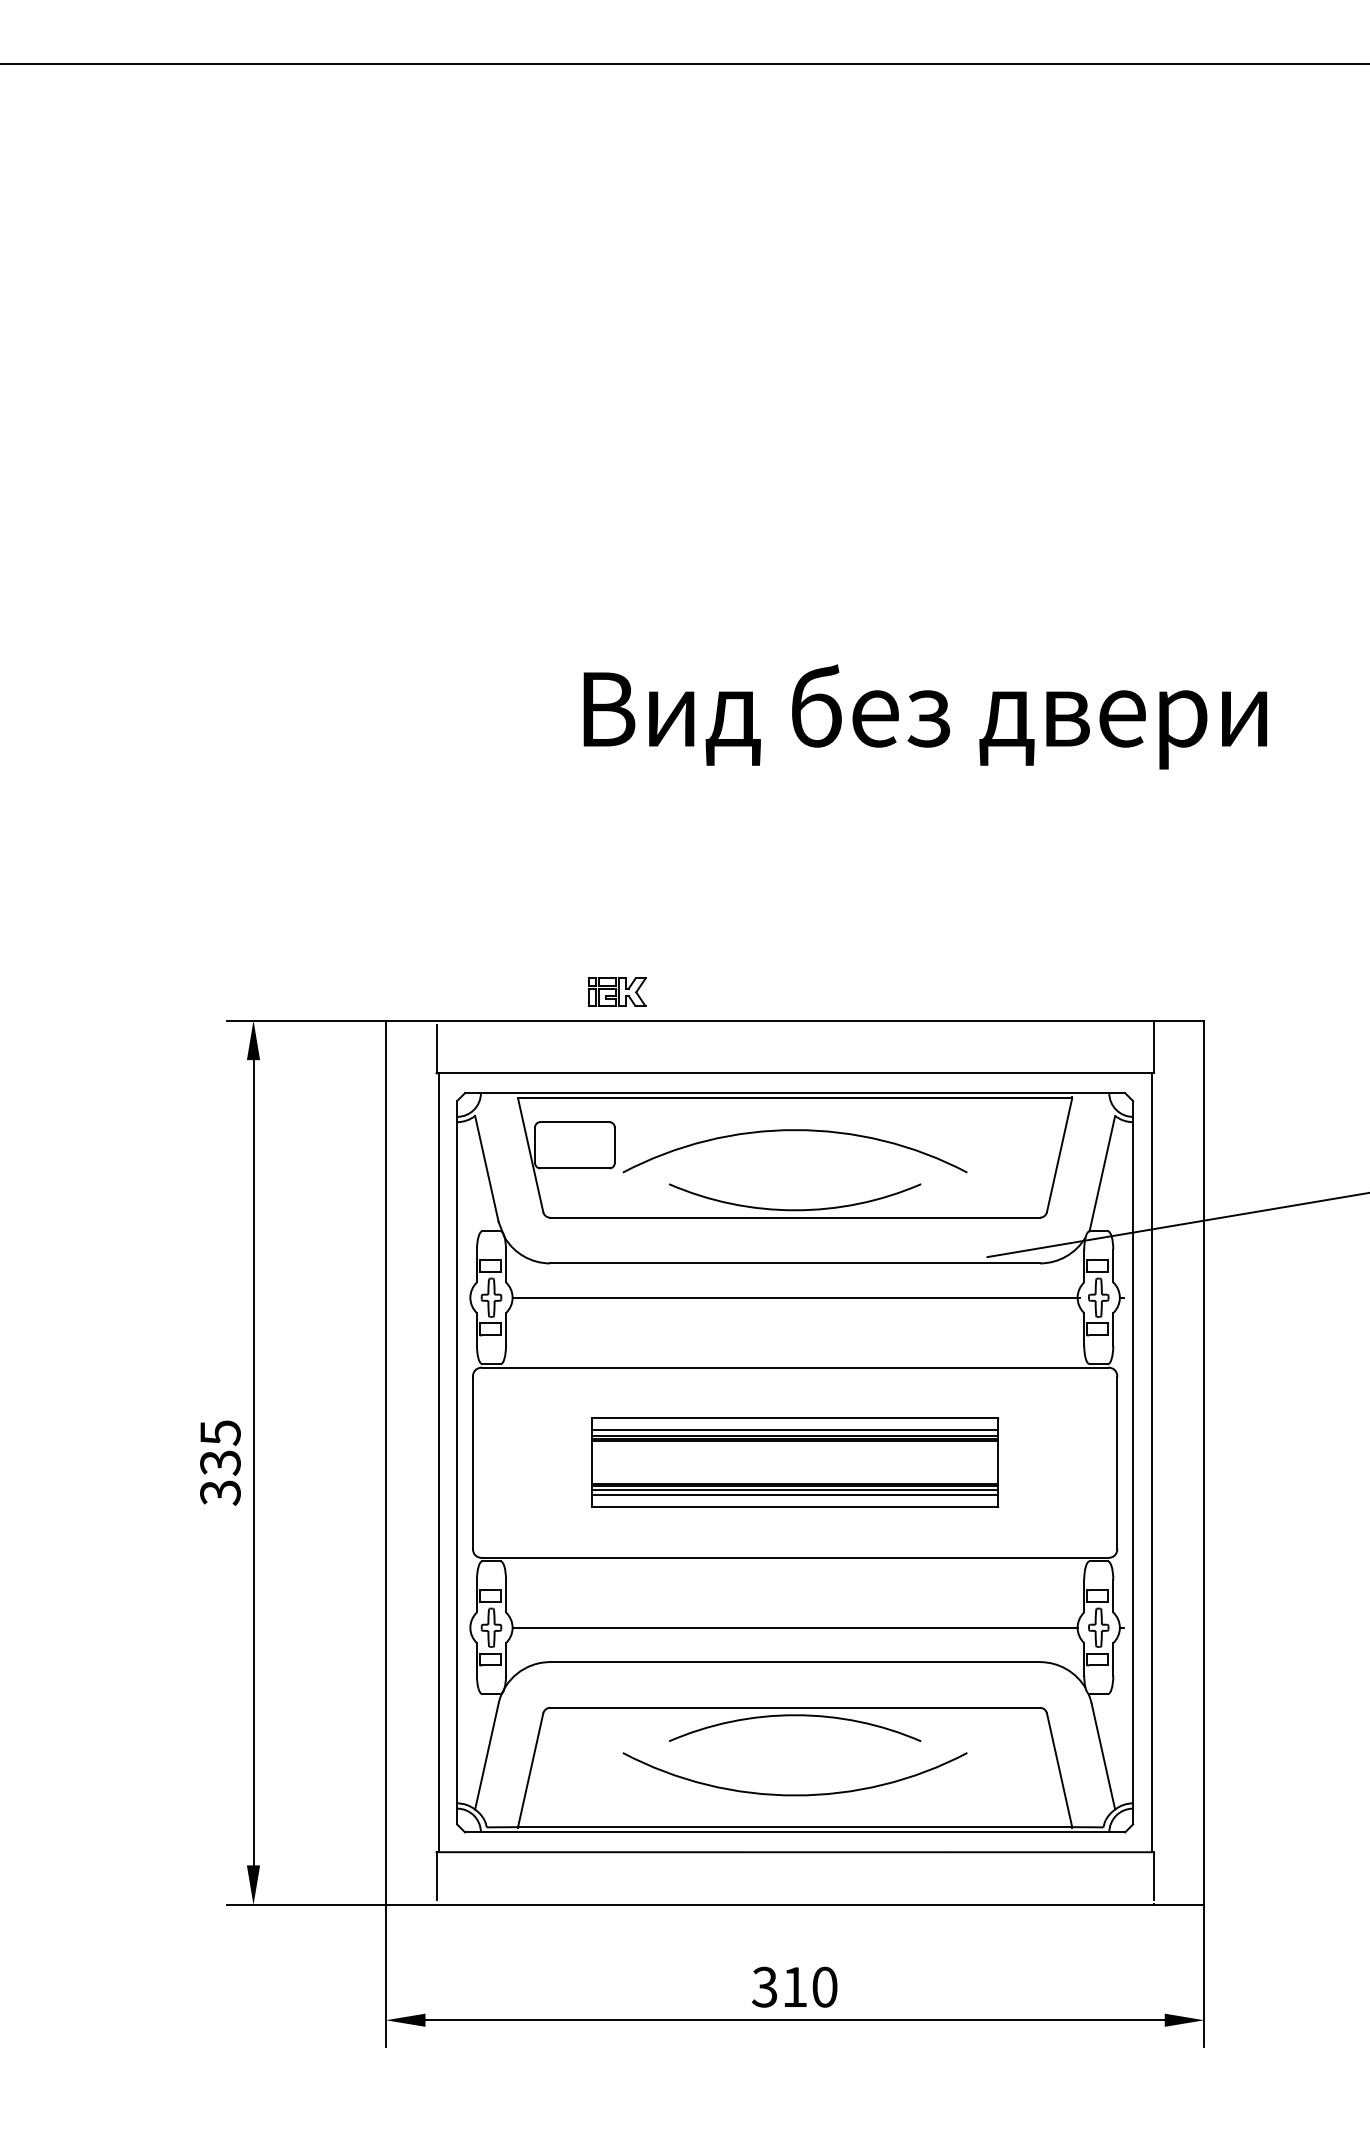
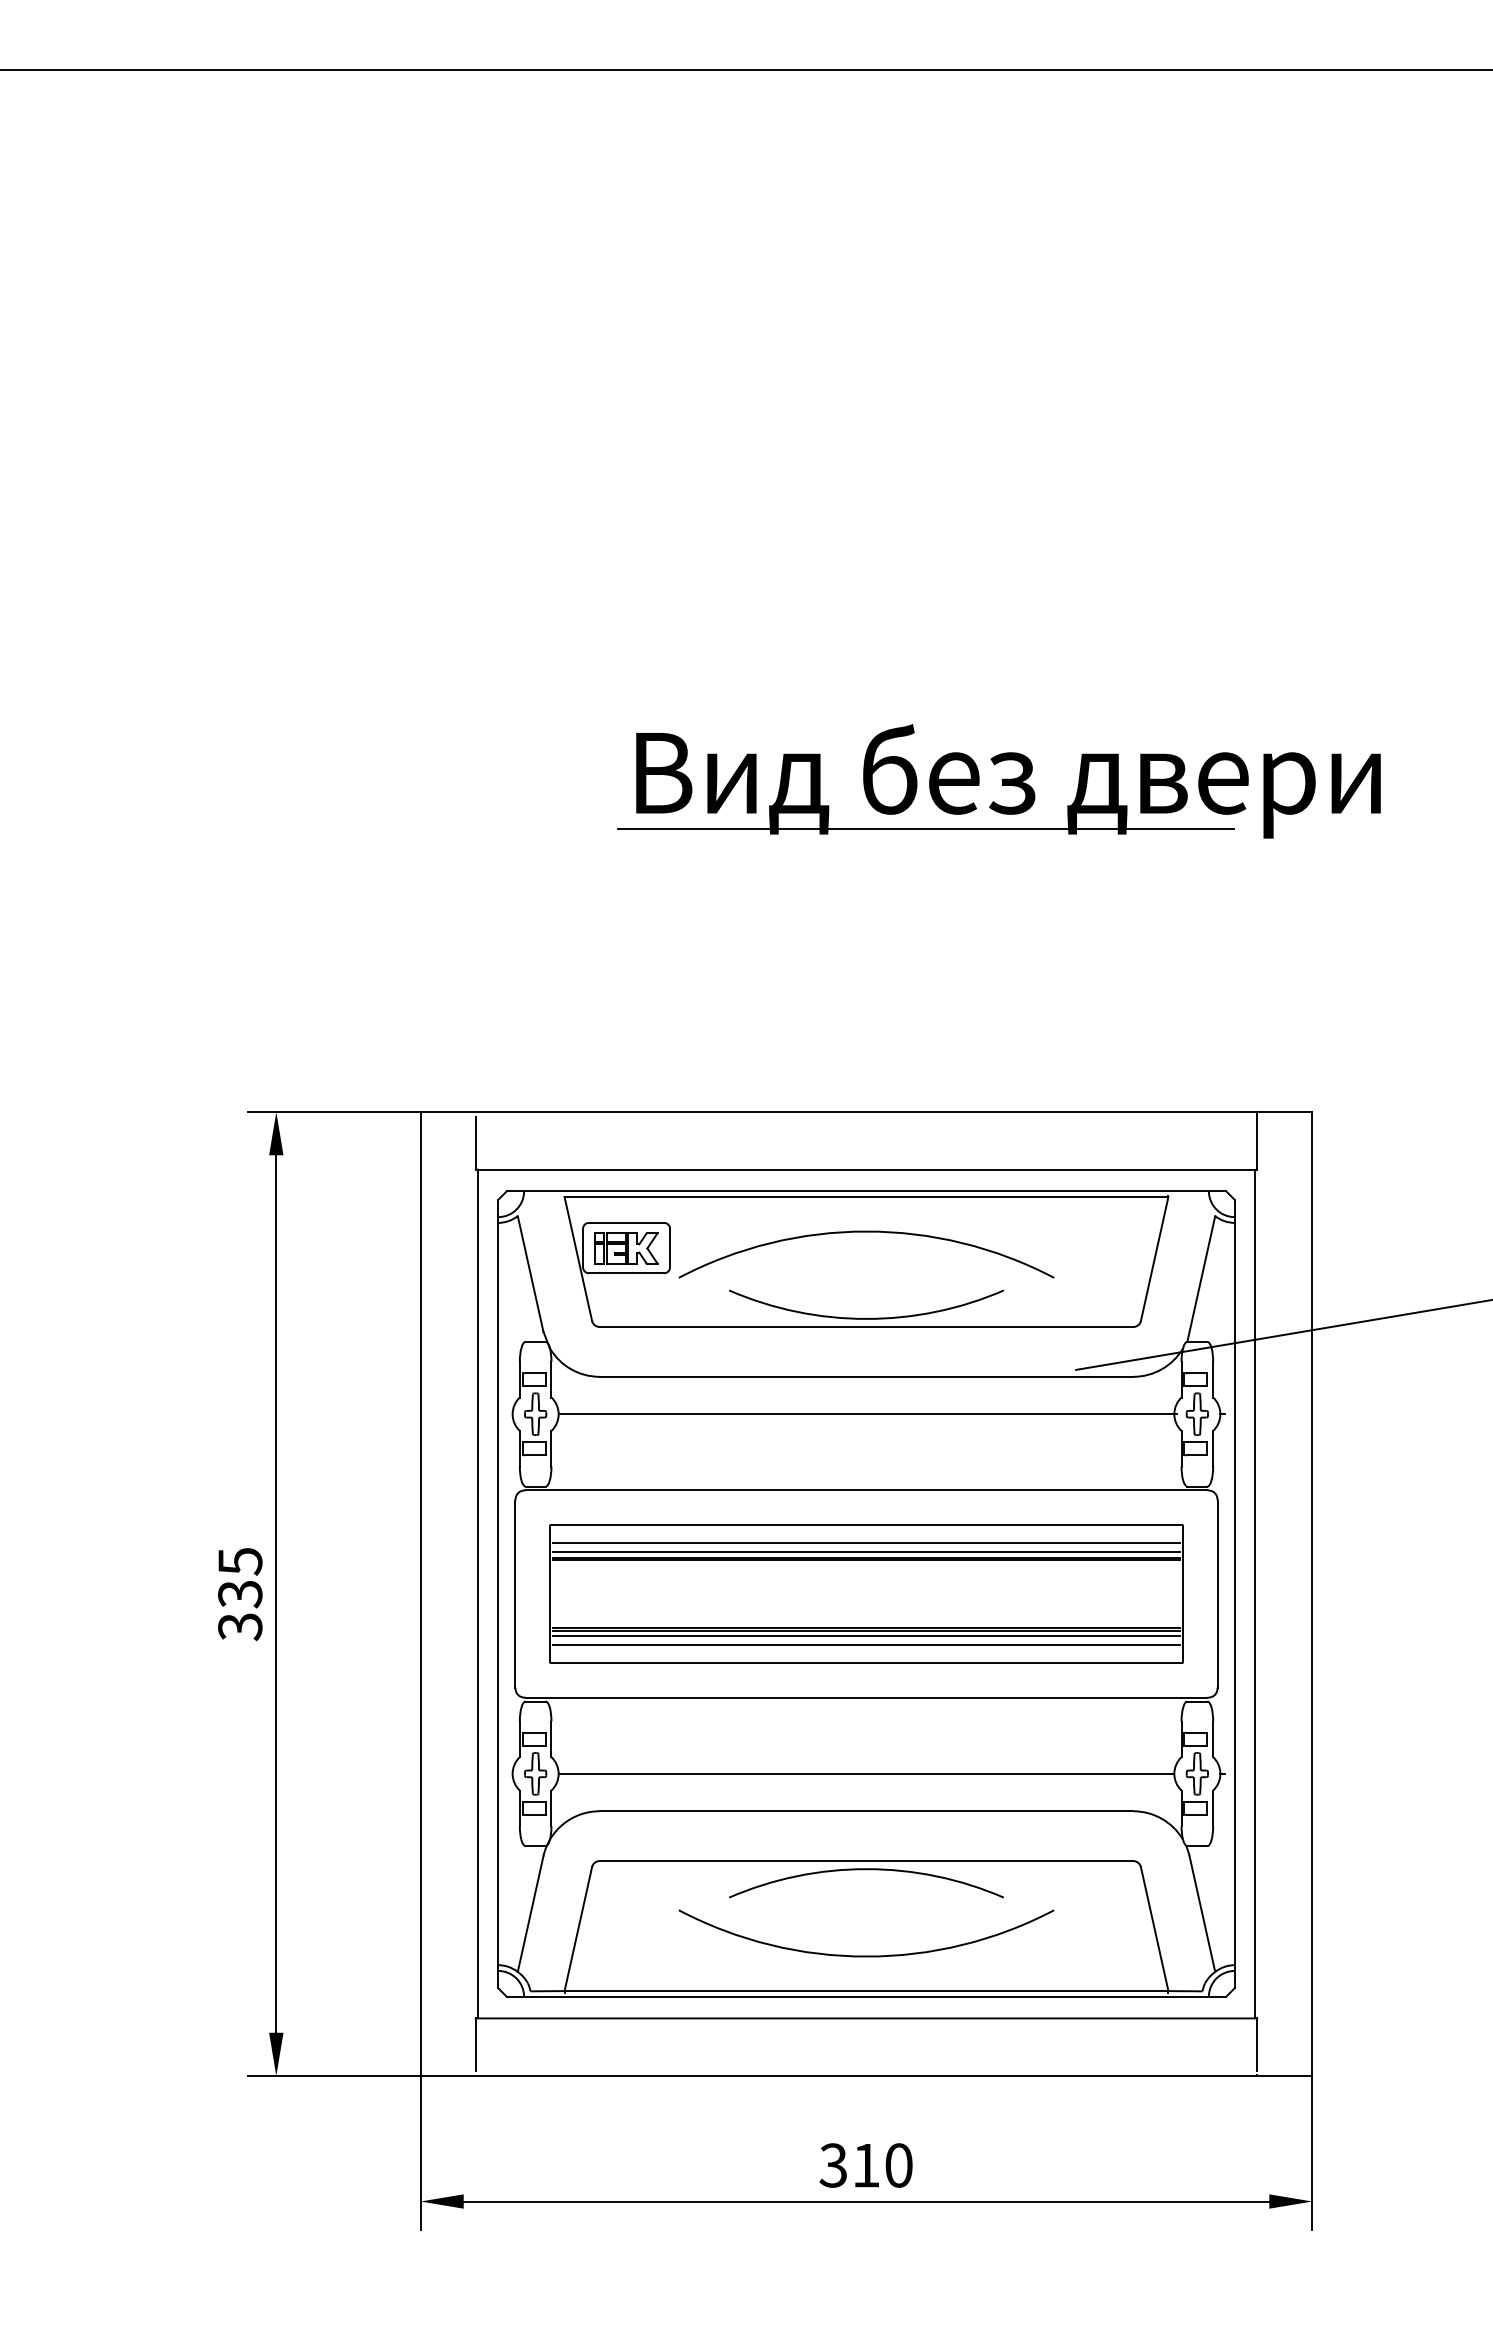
line: (849, 760) -> (925, 828), added
part: (617, 992) -> (626, 1248), moved
part: (795, 1462) -> (866, 1593), size x1.43

